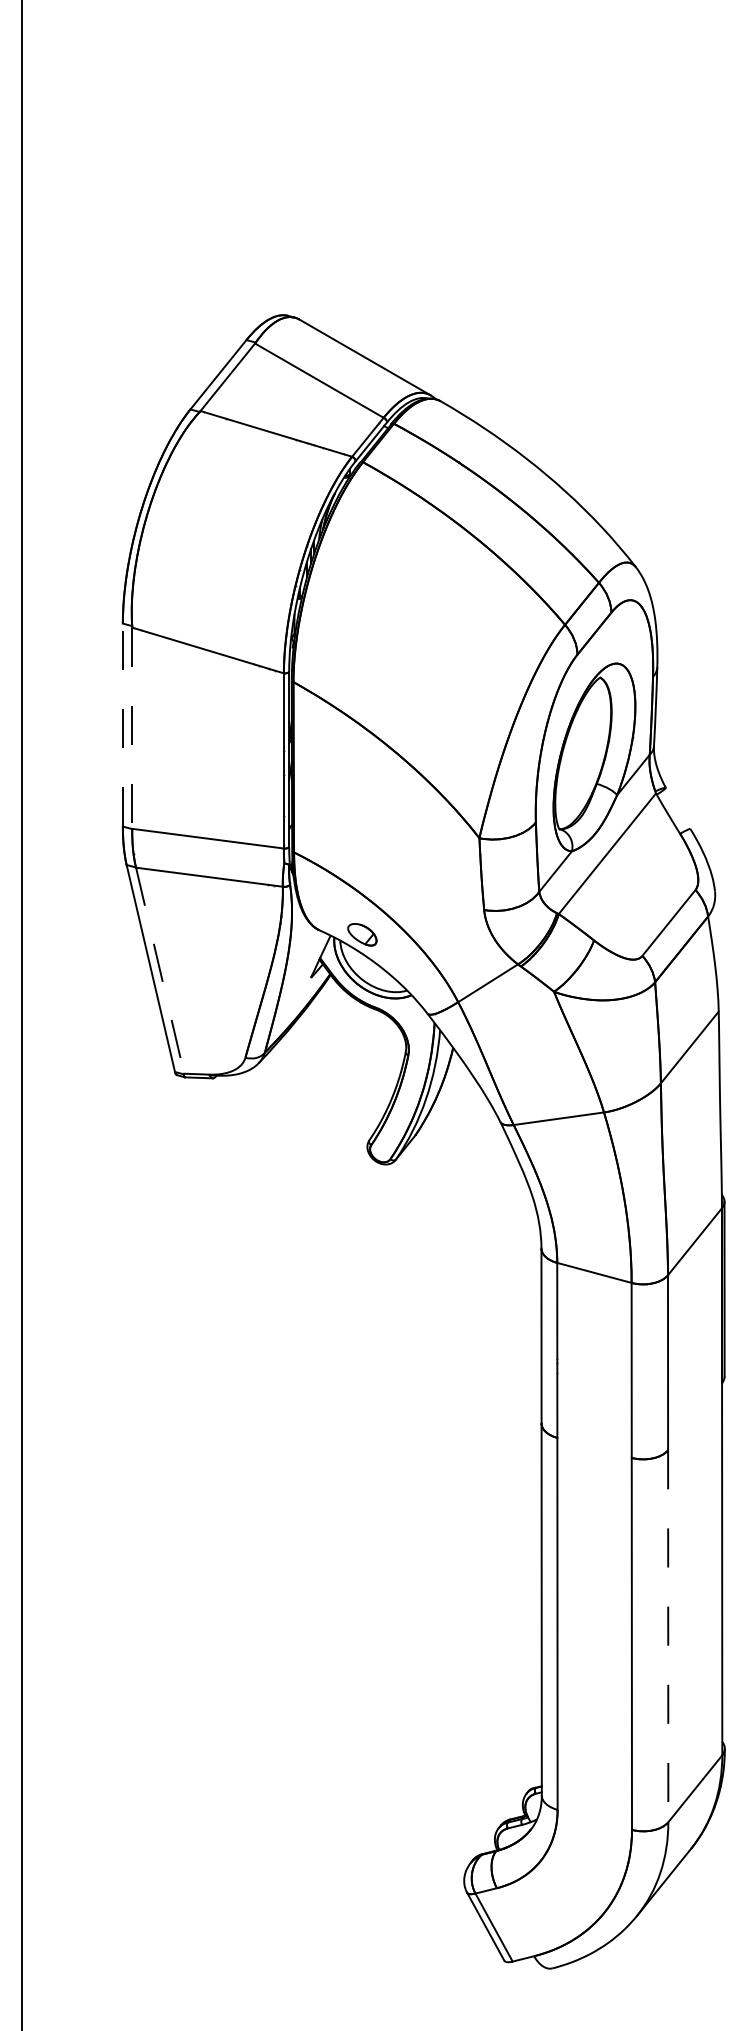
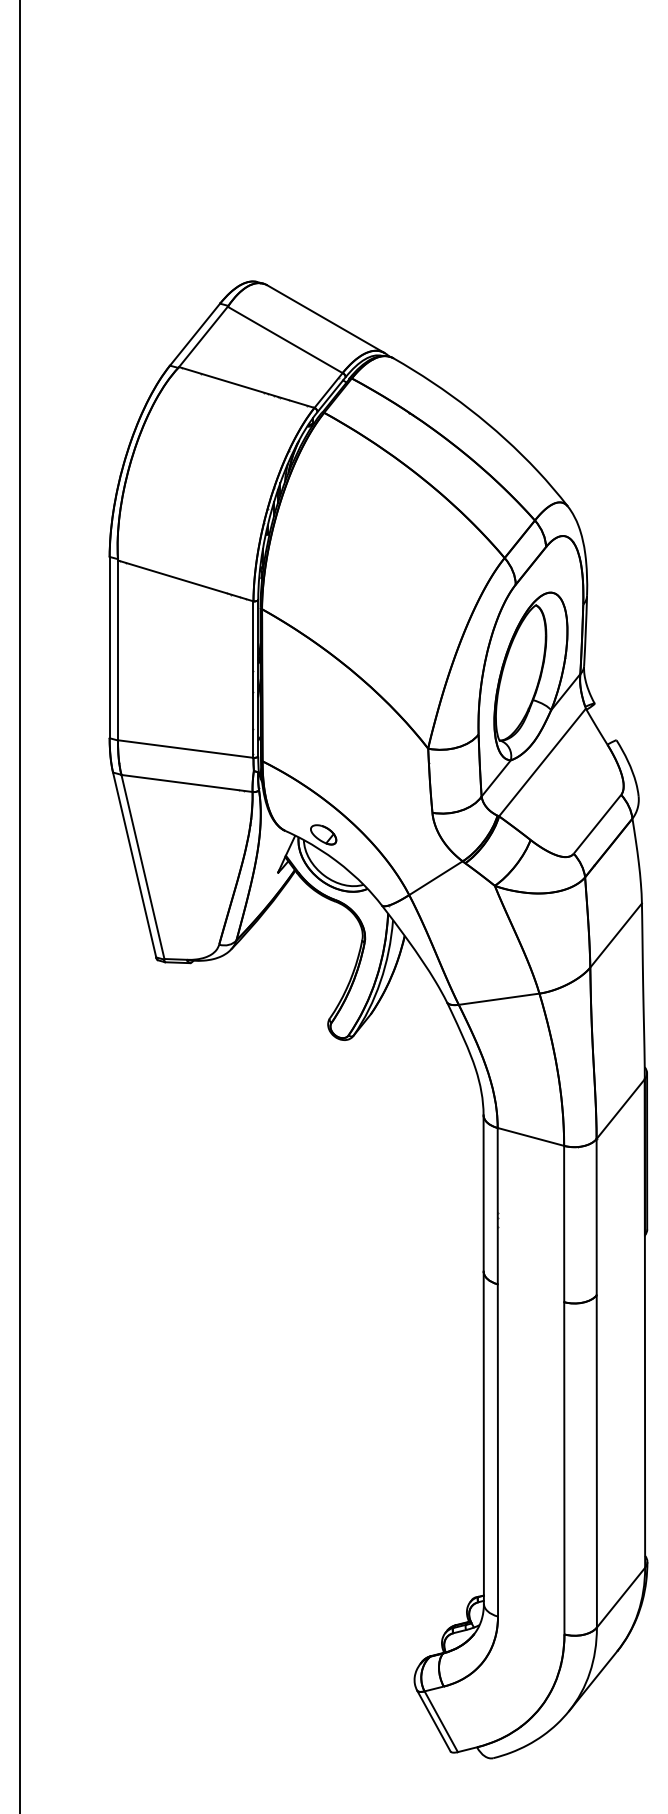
line: (122, 724) -> (109, 647), dashed -> solid
line: (132, 728) -> (118, 650), dashed -> solid
line: (160, 971) -> (143, 867), dashed -> solid
line: (667, 1636) -> (596, 1461), dashed -> solid

